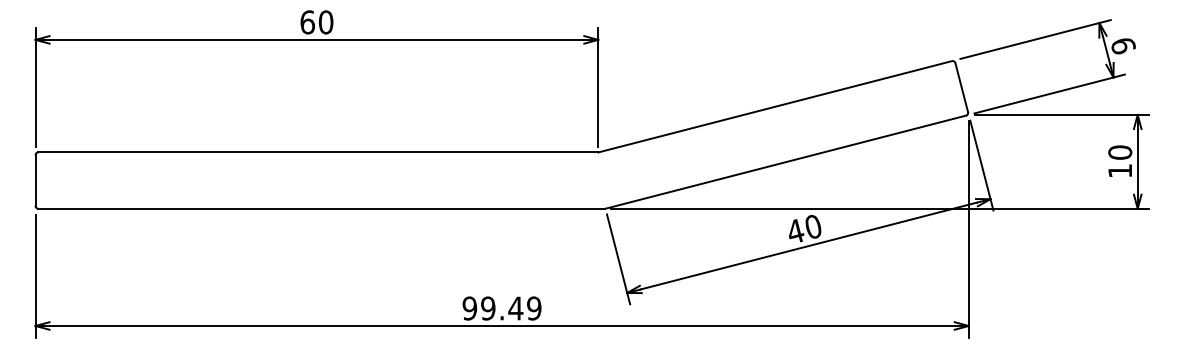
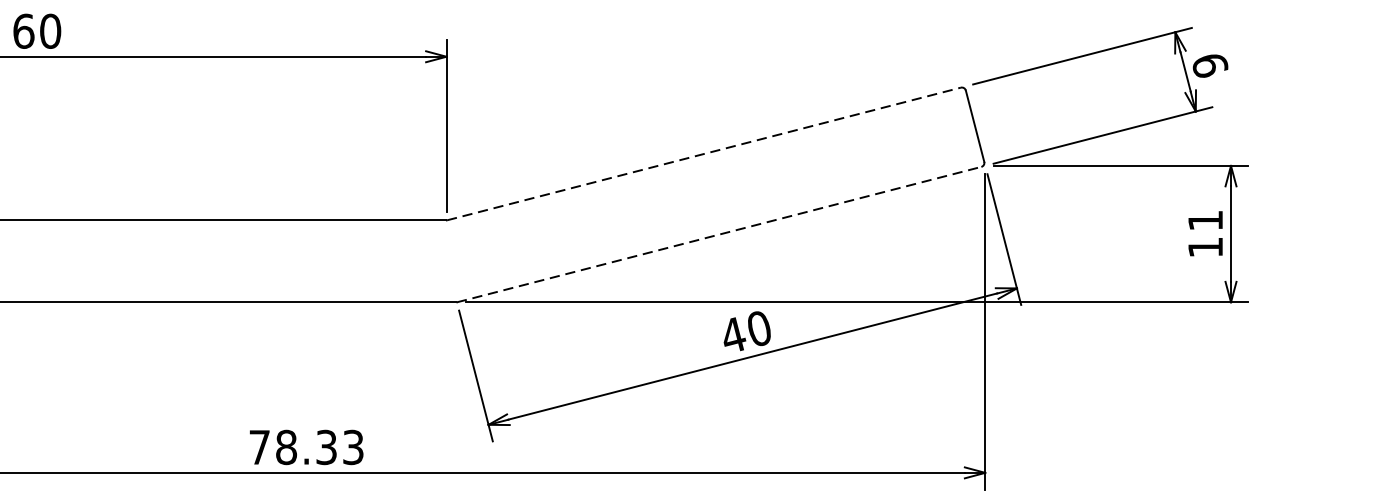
line: (775, 106) -> (704, 153), solid -> dashed
text: (1120, 152) -> (1205, 220), 10 -> 11
line: (786, 162) -> (720, 235), solid -> dashed
text: (501, 308) -> (305, 447), 99.49 -> 78.33

